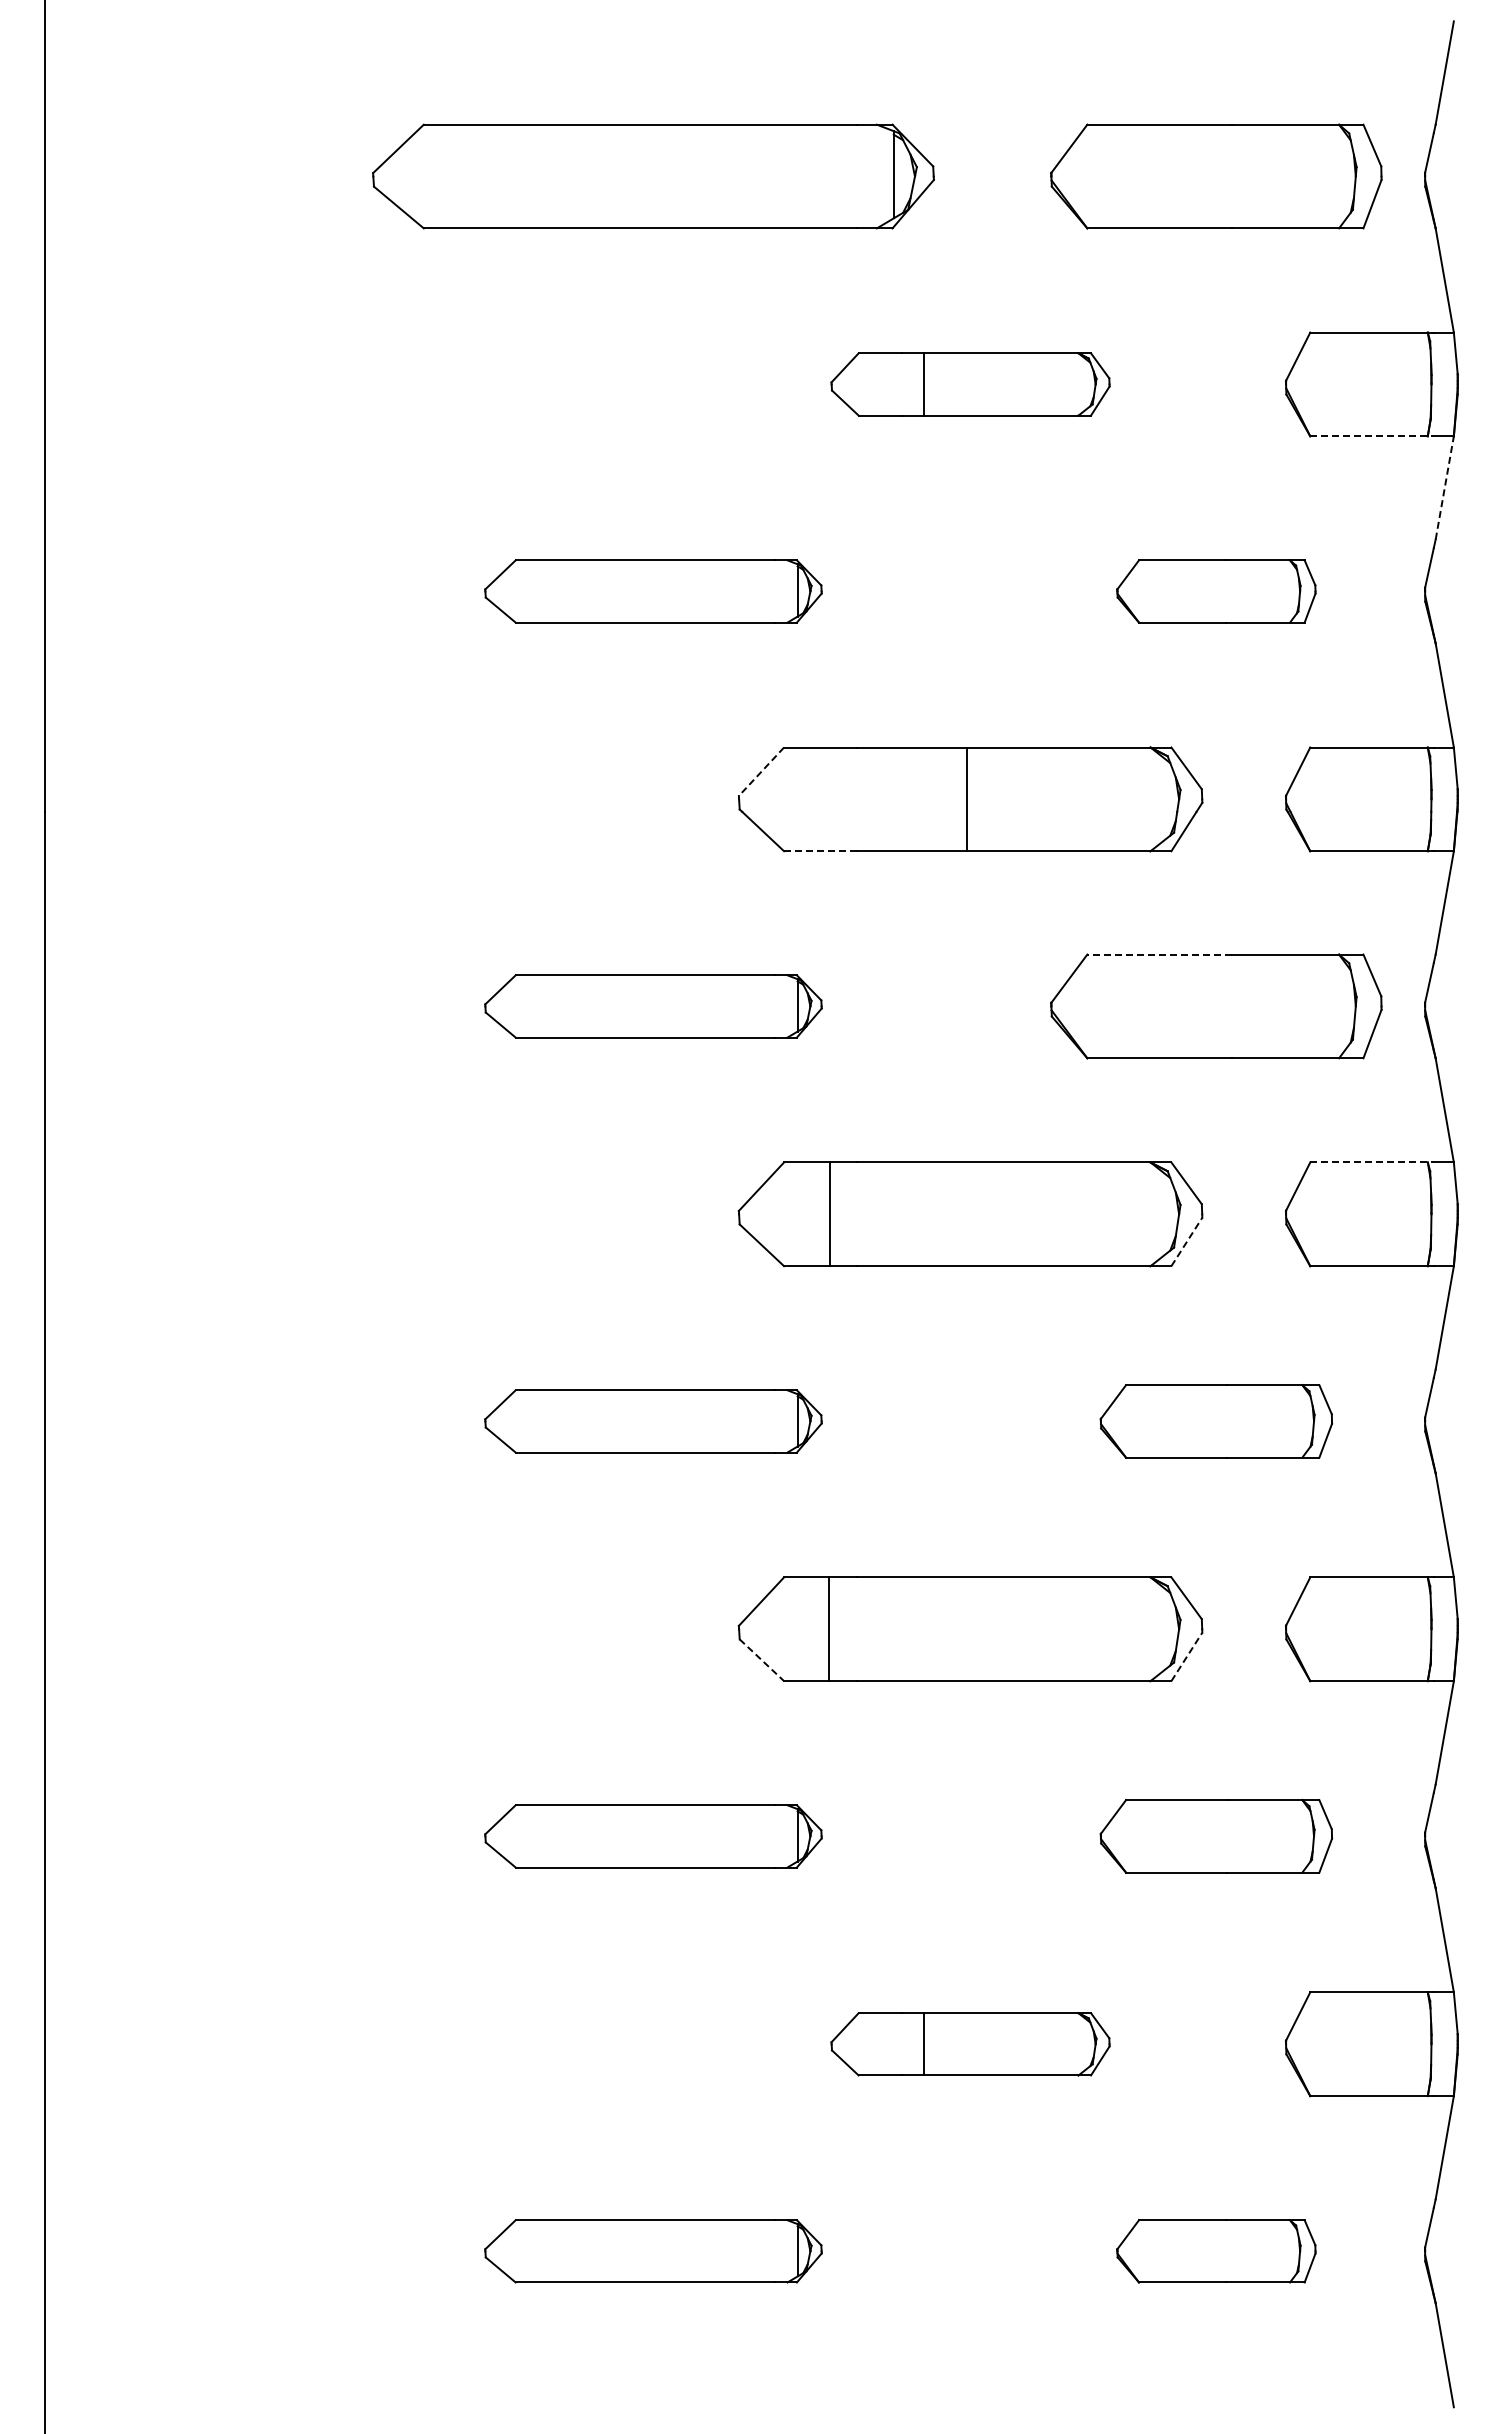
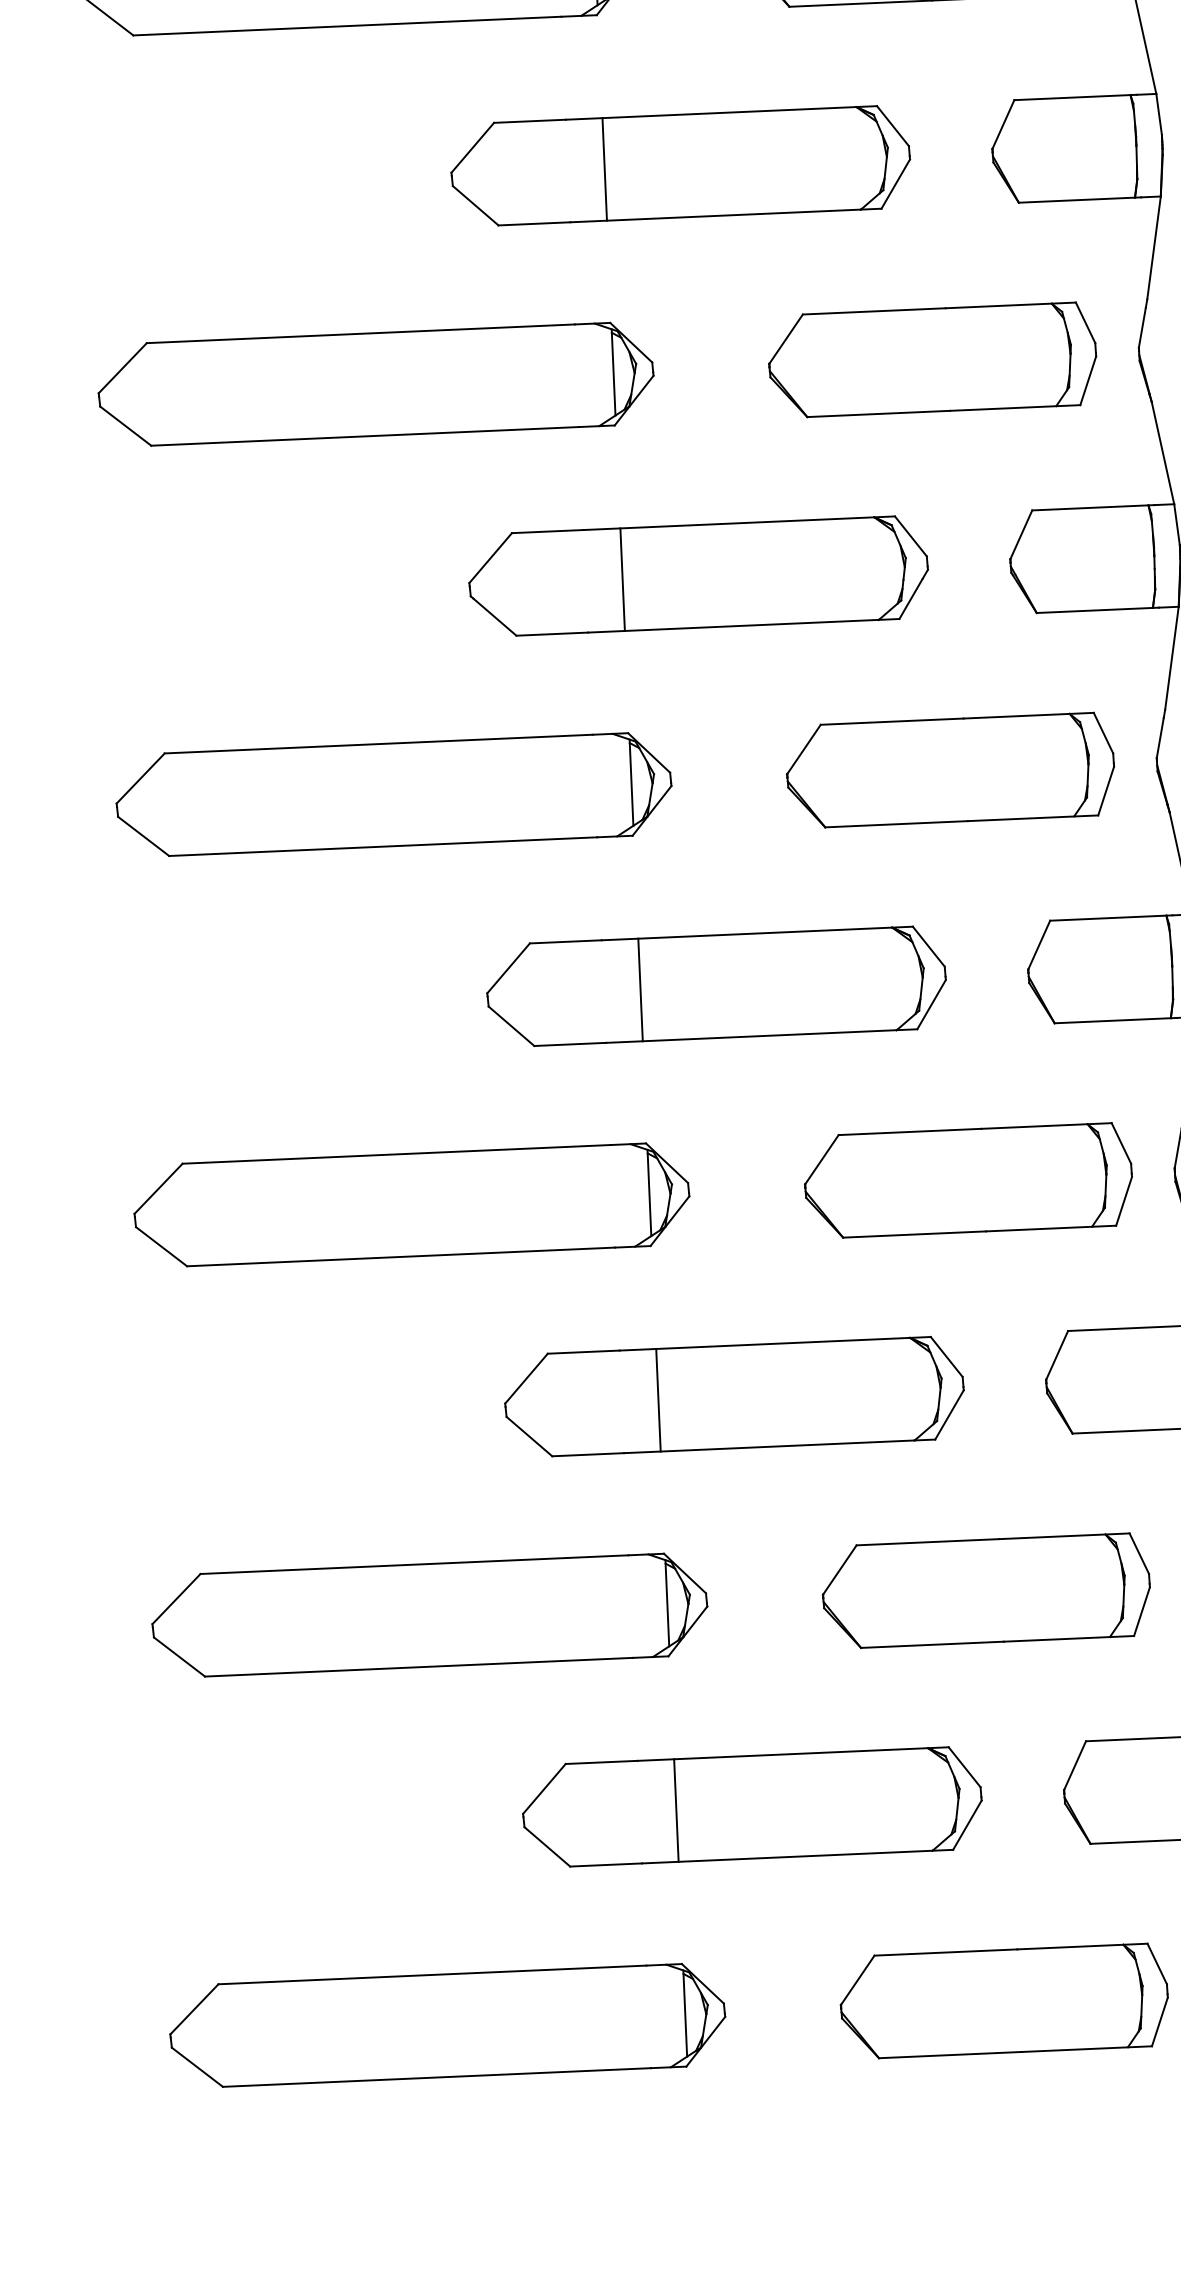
part: (970, 384) -> (680, 166), size x1.67
line: (1372, 436) -> (1080, 200), dashed -> solid
line: (1444, 487) -> (1153, 247), dashed -> solid
part: (653, 591) -> (376, 384), size x1.67
part: (1216, 591) -> (932, 360), size x1.67
line: (761, 772) -> (490, 558), dashed -> solid
line: (966, 799) -> (622, 579), moved
line: (820, 851) -> (552, 634), dashed -> solid
line: (1159, 954) -> (892, 721), dashed -> solid
part: (653, 1006) -> (394, 794), size x1.67
line: (1372, 1162) -> (1111, 918), dashed -> solid
line: (829, 1214) -> (640, 990), moved
line: (1186, 1241) -> (931, 1004), dashed -> solid
part: (653, 1421) -> (411, 1205), size x1.67
part: (1216, 1421) -> (968, 1180), size x1.43
line: (828, 1629) -> (658, 1400), moved
line: (1186, 1656) -> (949, 1414), dashed -> solid
line: (762, 1660) -> (530, 1436), dashed -> solid
part: (653, 1836) -> (429, 1615), size x1.67
part: (1216, 1836) -> (986, 1591), size x1.43
part: (970, 2044) -> (752, 1807), size x1.67
part: (653, 2251) -> (447, 2025), size x1.67
part: (1216, 2251) -> (1004, 2001), size x1.67

